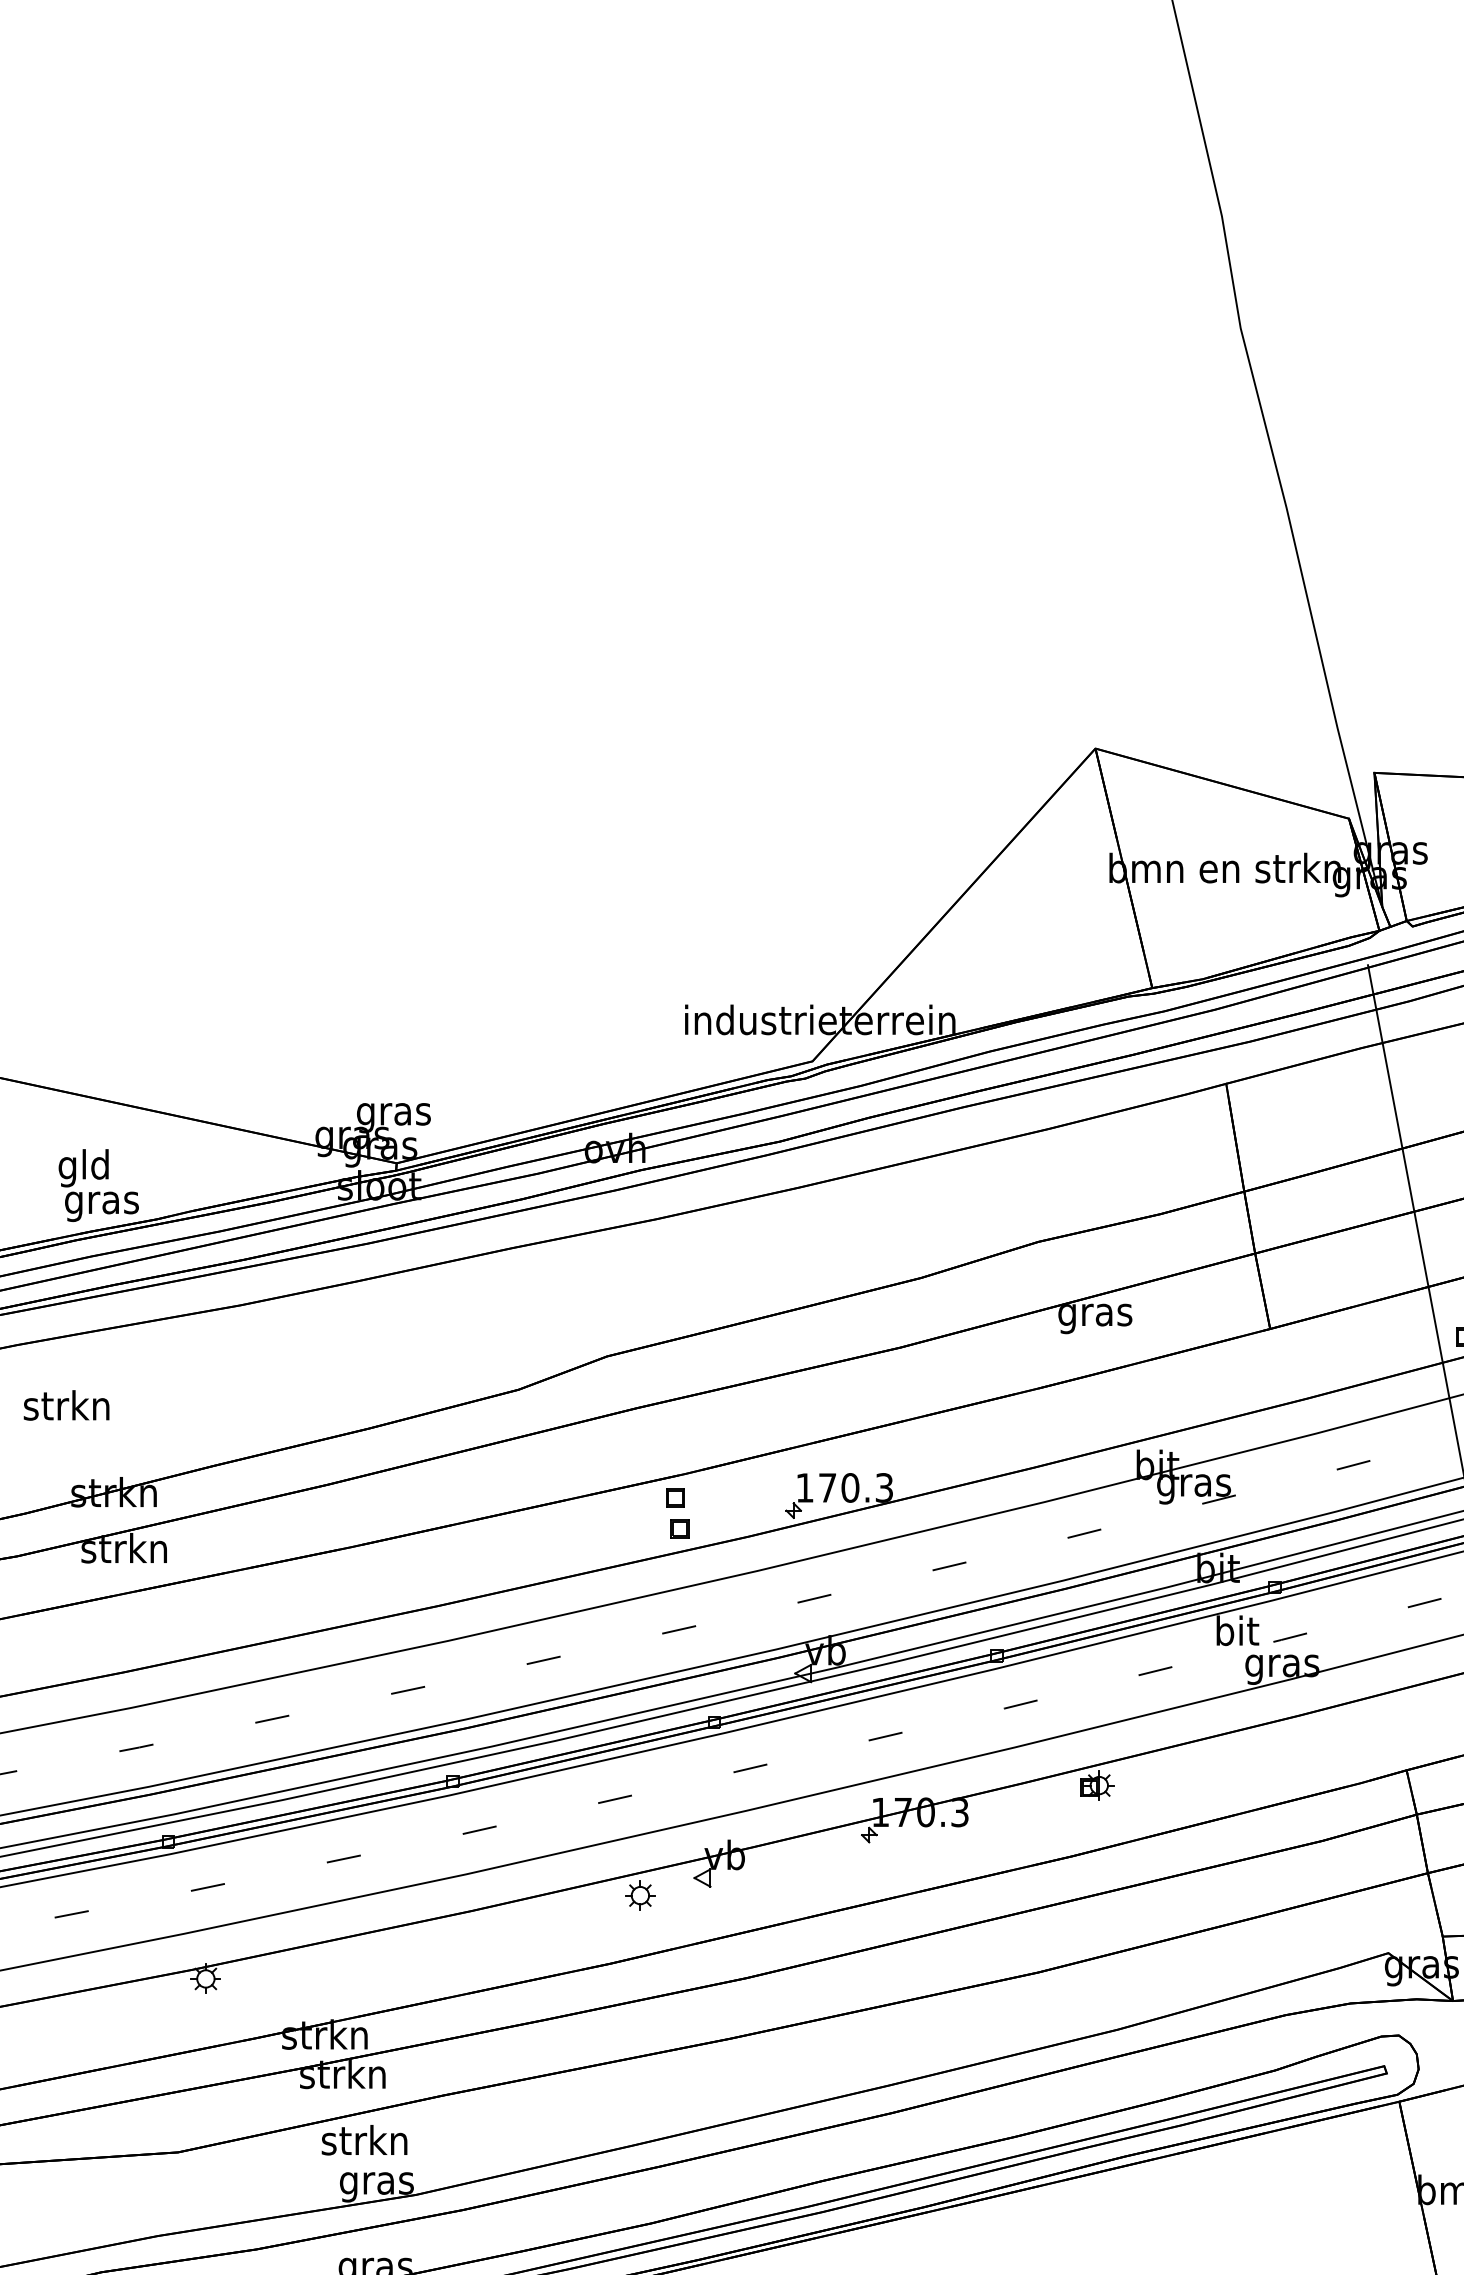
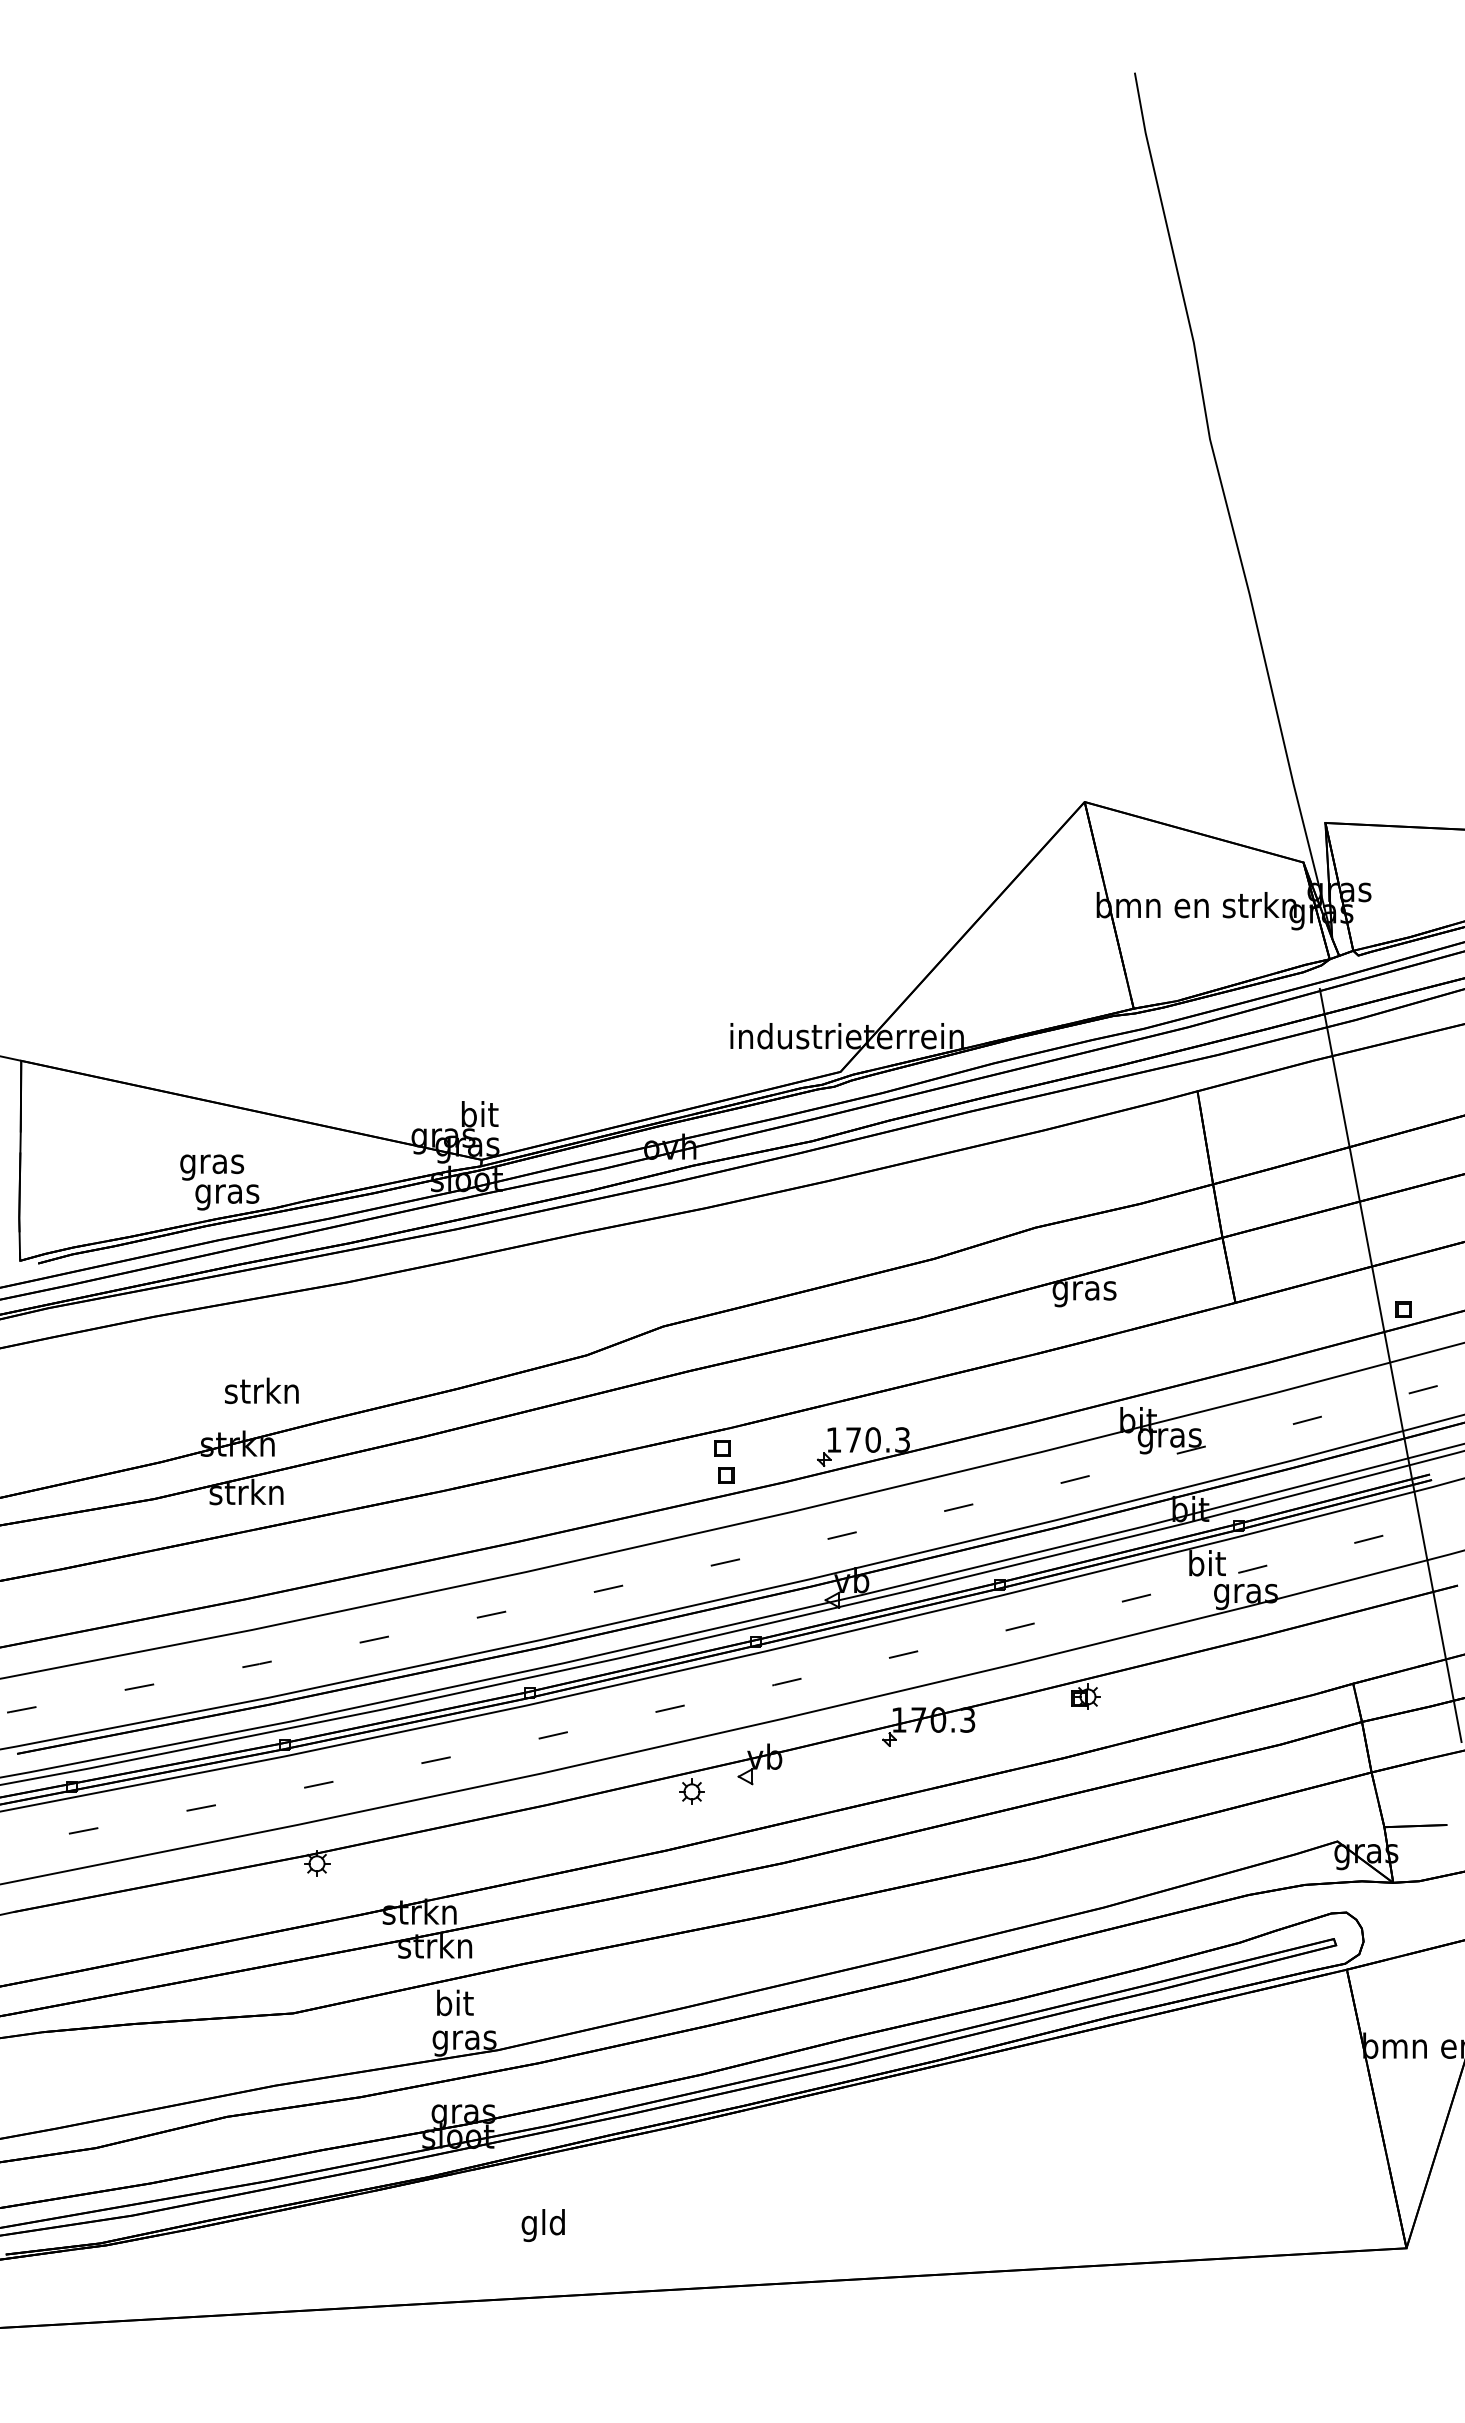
text: (394, 1114) -> (479, 1117), gras -> bit
text: (84, 1167) -> (212, 1163), gld -> gras
text: (66, 1405) -> (261, 1390), moved
text: (364, 2139) -> (453, 2002), strkn -> bit

